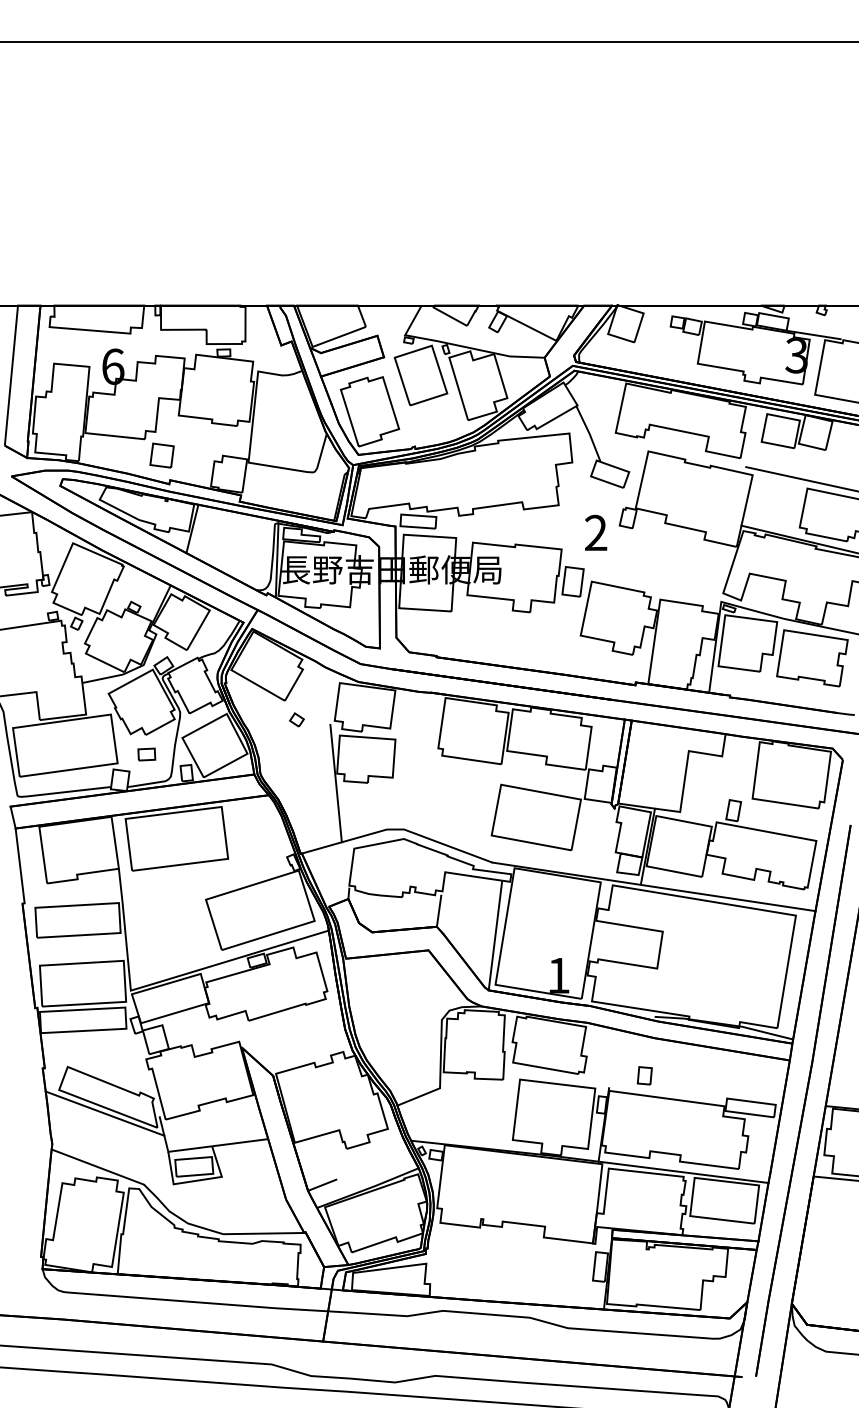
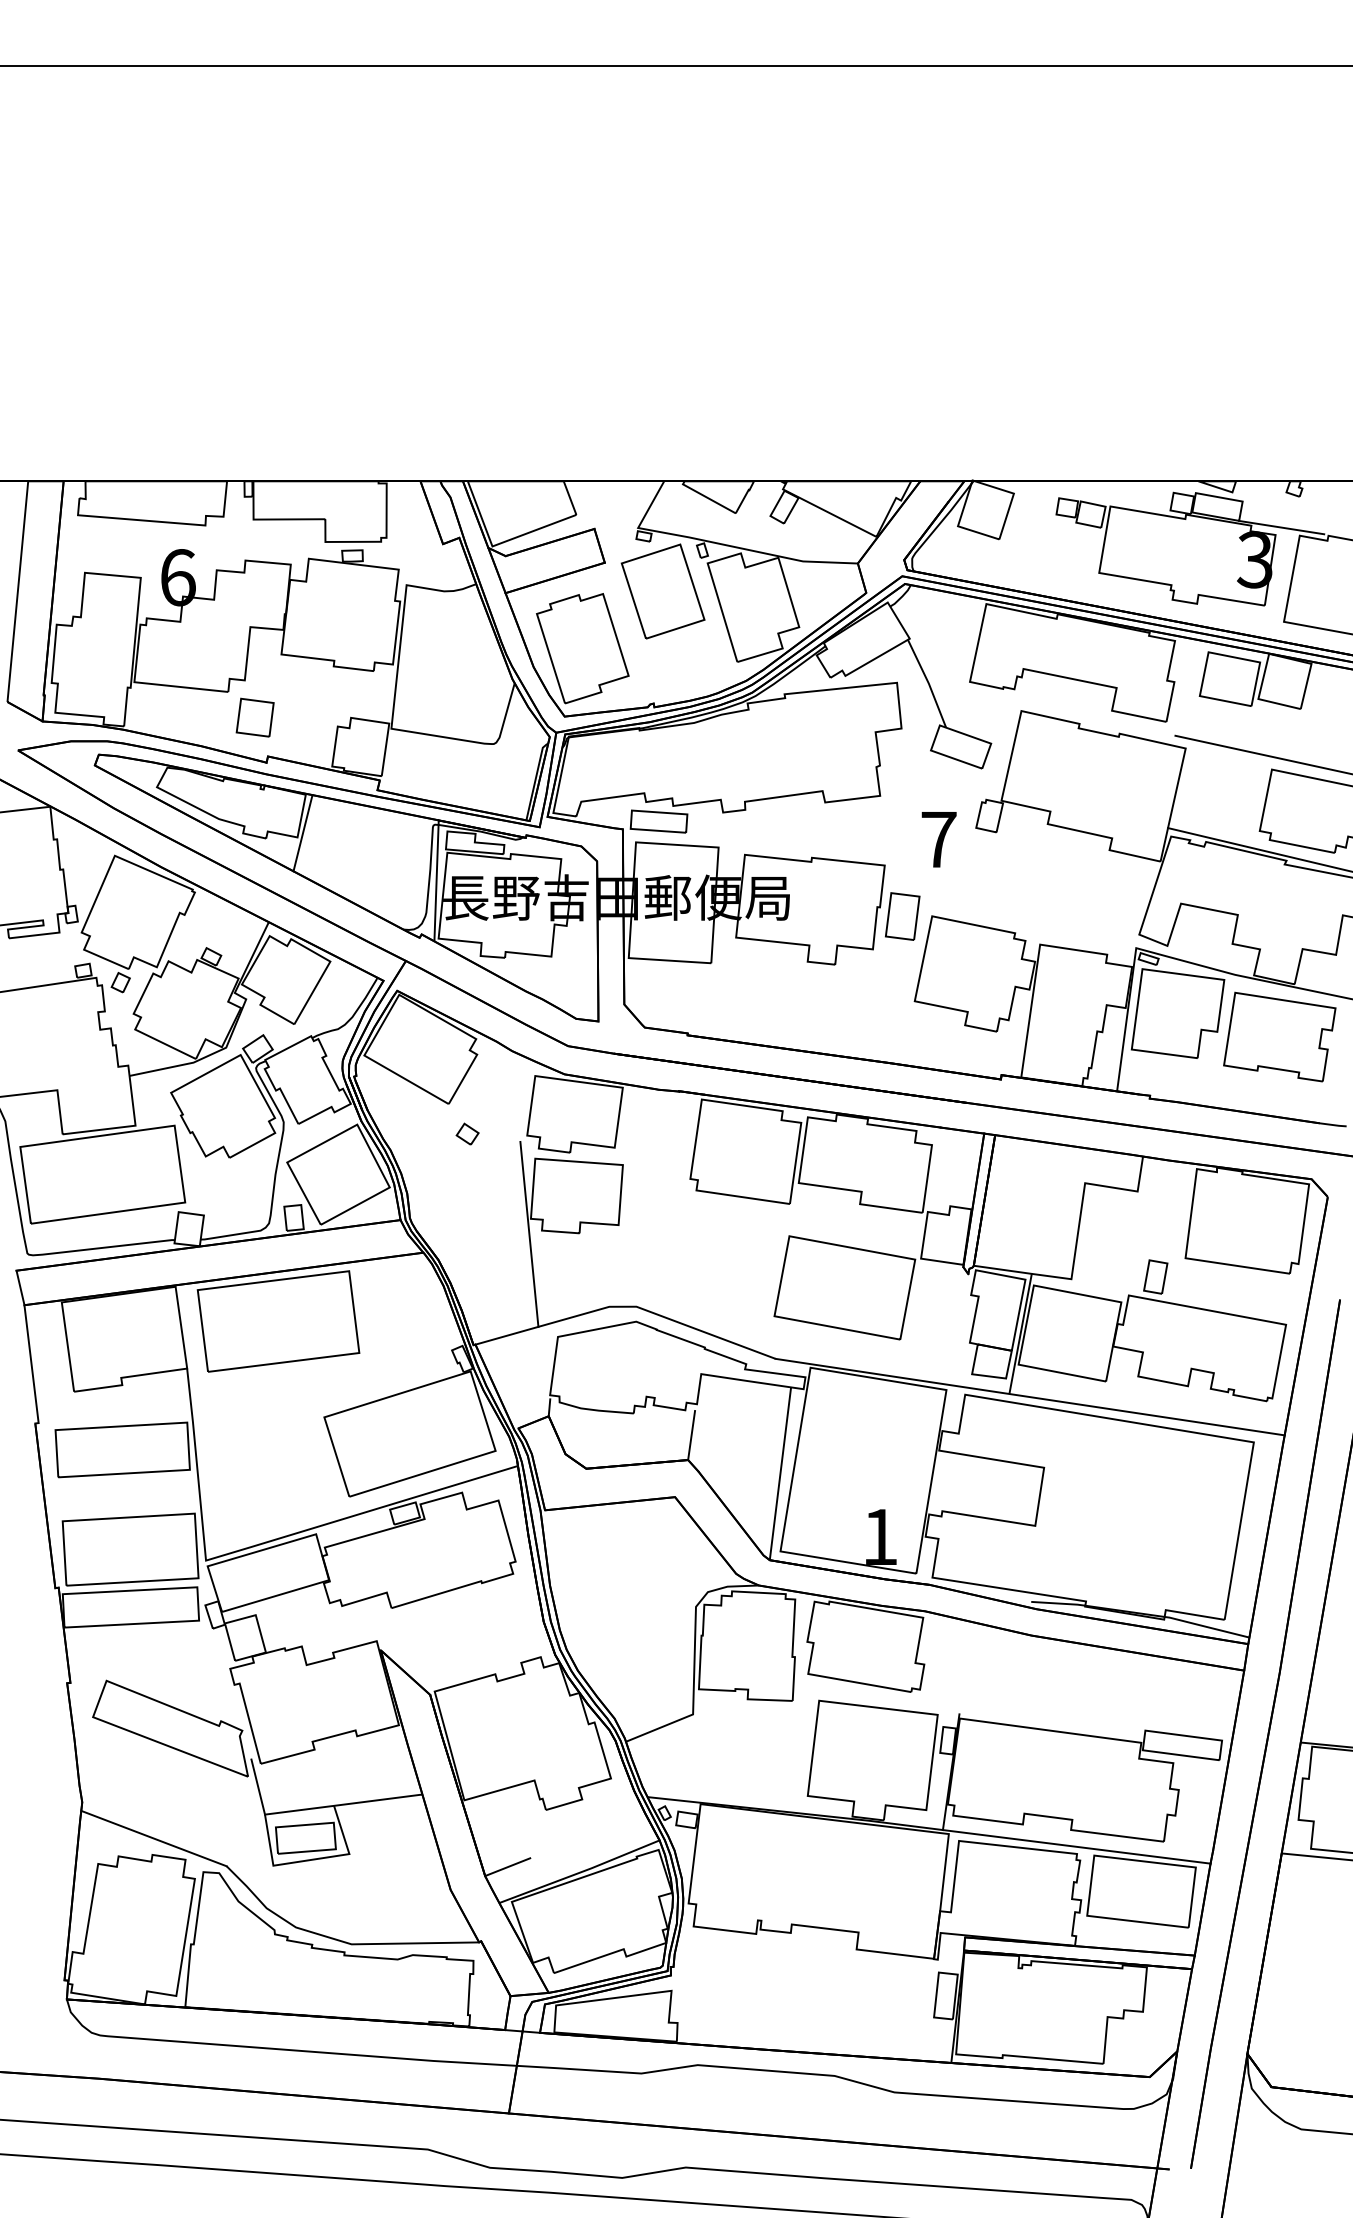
text: (596, 532) -> (939, 838), 2 -> 7
part: (146, 754) -> (230, 1188), removed
part: (644, 1075) -> (1015, 1694), removed
line: (104, 1113) -> (164, 1754), removed

